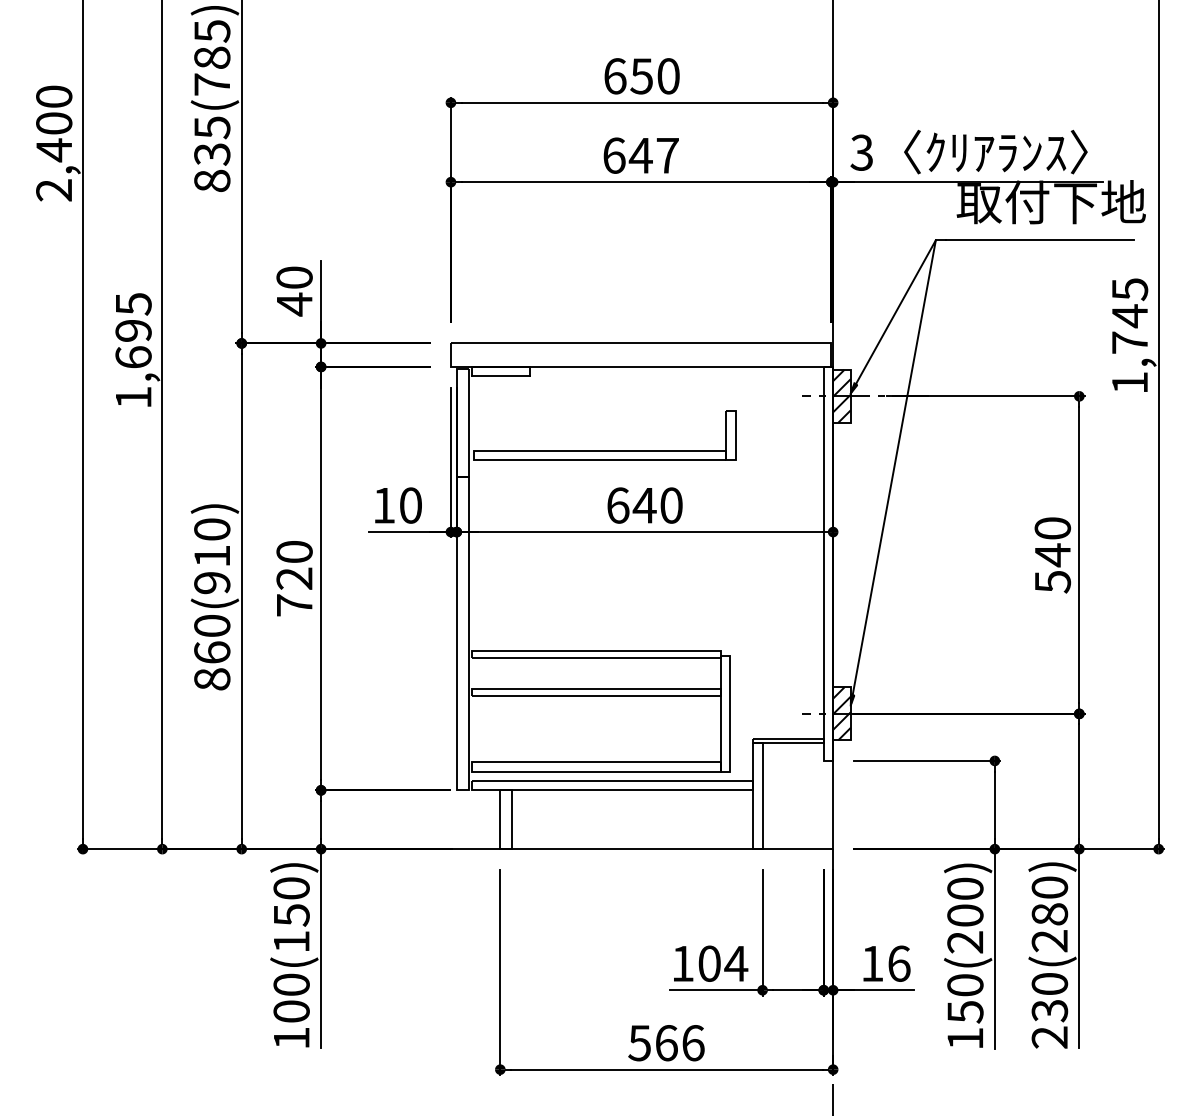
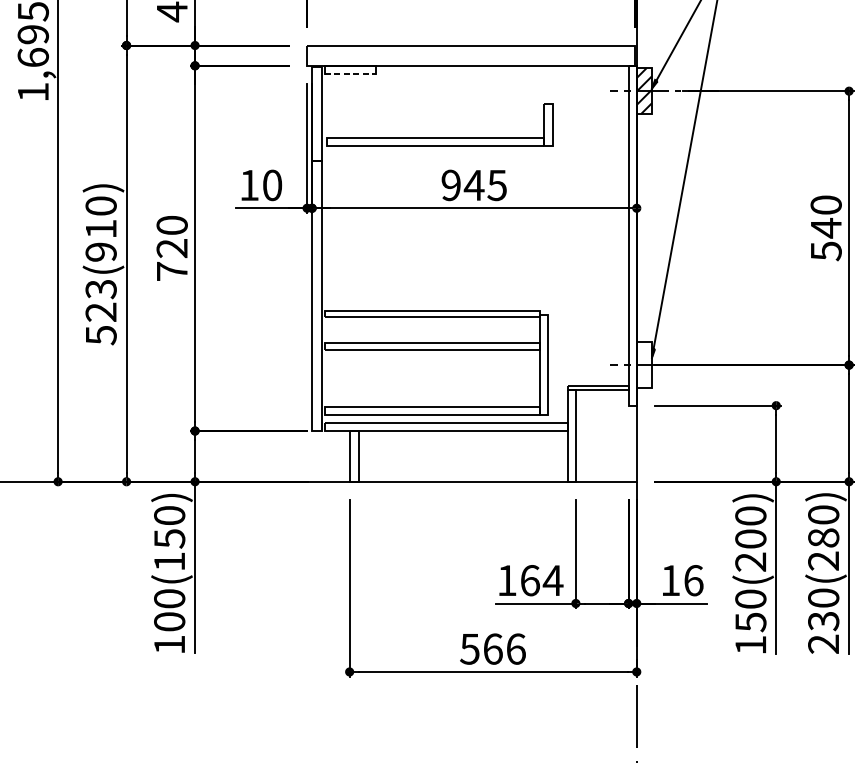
line: (501, 376) -> (350, 74), solid -> dashed
text: (644, 505) -> (474, 185), 640 -> 945
text: (212, 653) -> (101, 313), 860(910) -> 523(910)
hatch: (841, 713) -> (643, 364), removed
text: (709, 963) -> (530, 580), 104 -> 164

